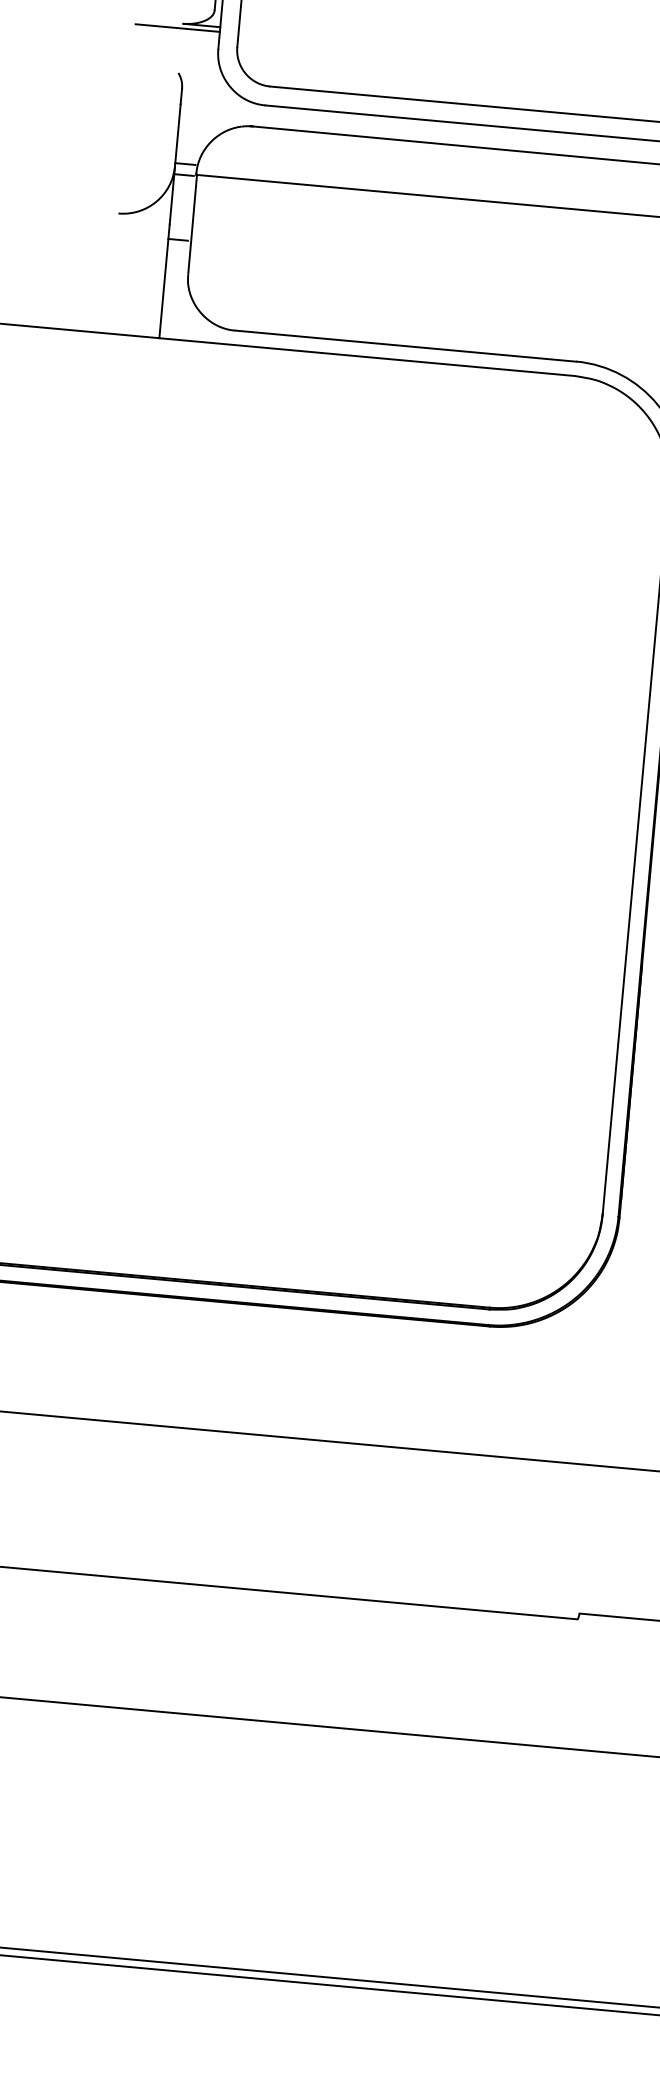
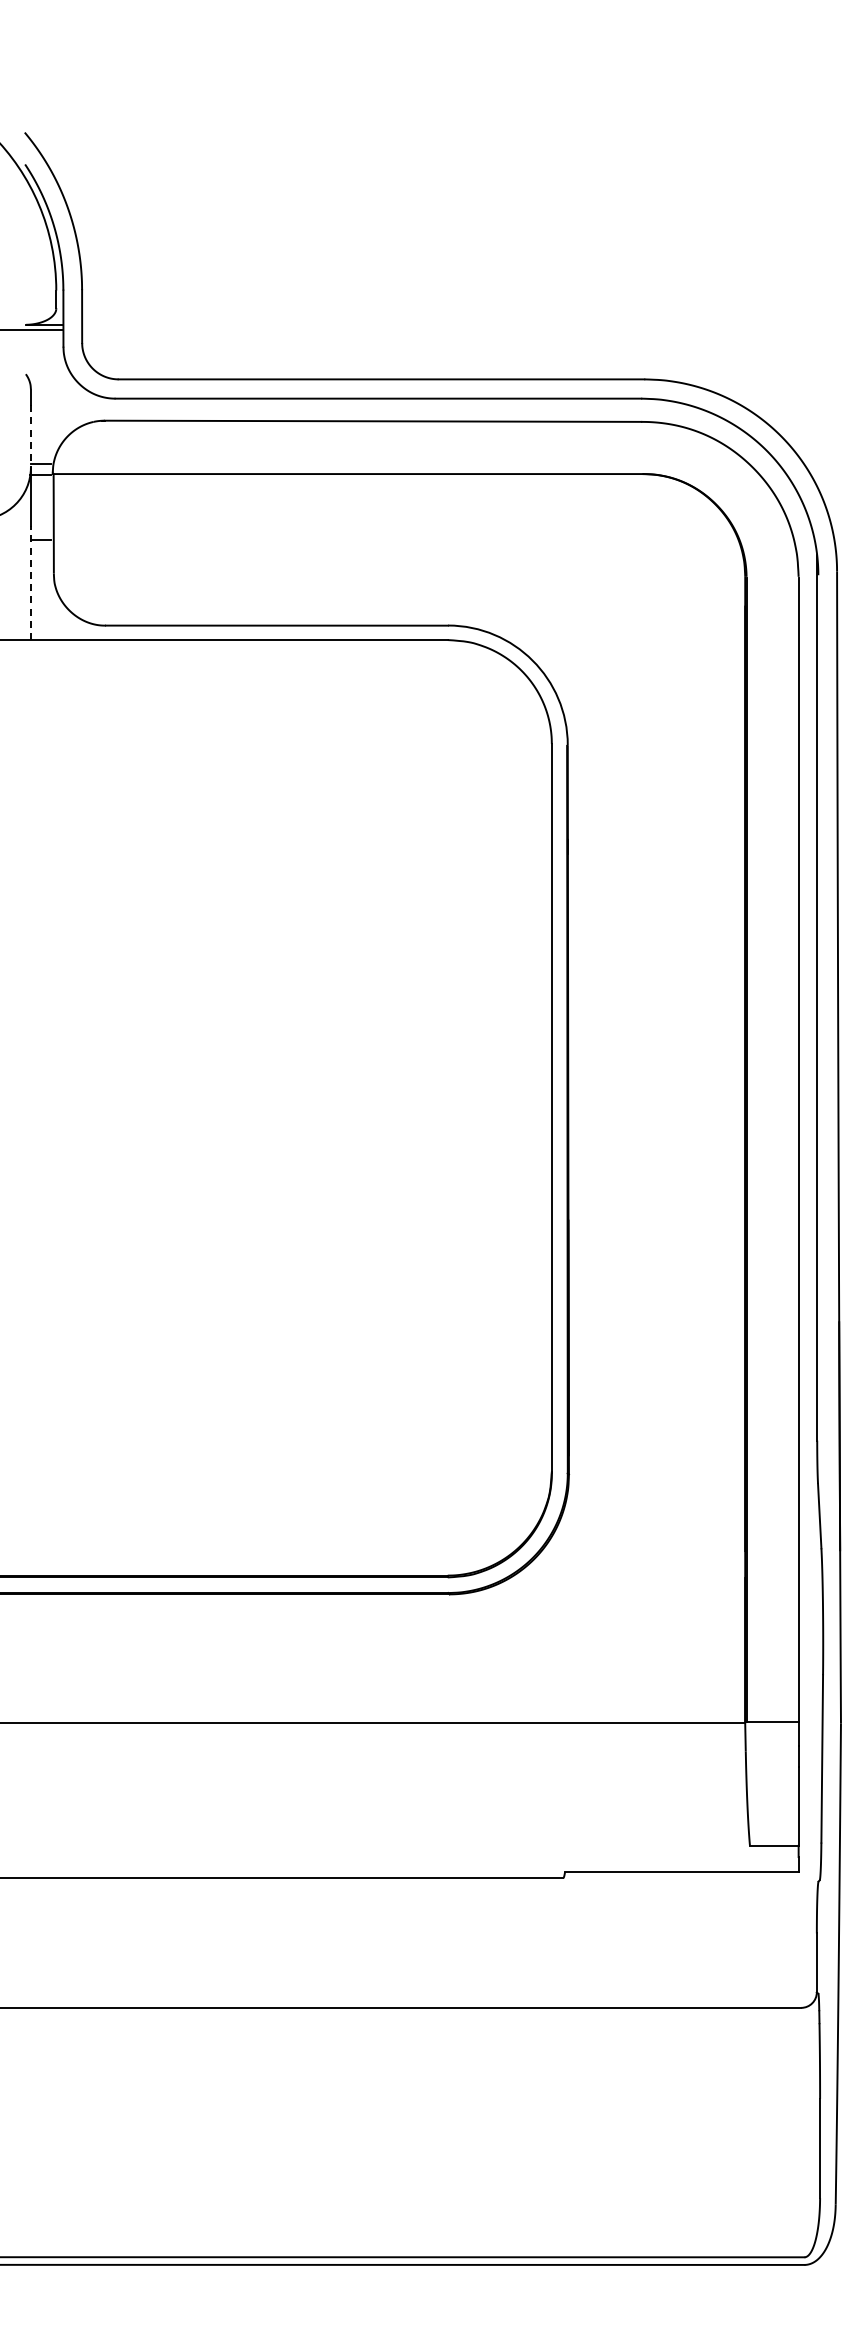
line: (177, 135) -> (30, 436), solid -> dashed
line: (164, 280) -> (30, 582), solid -> dashed

